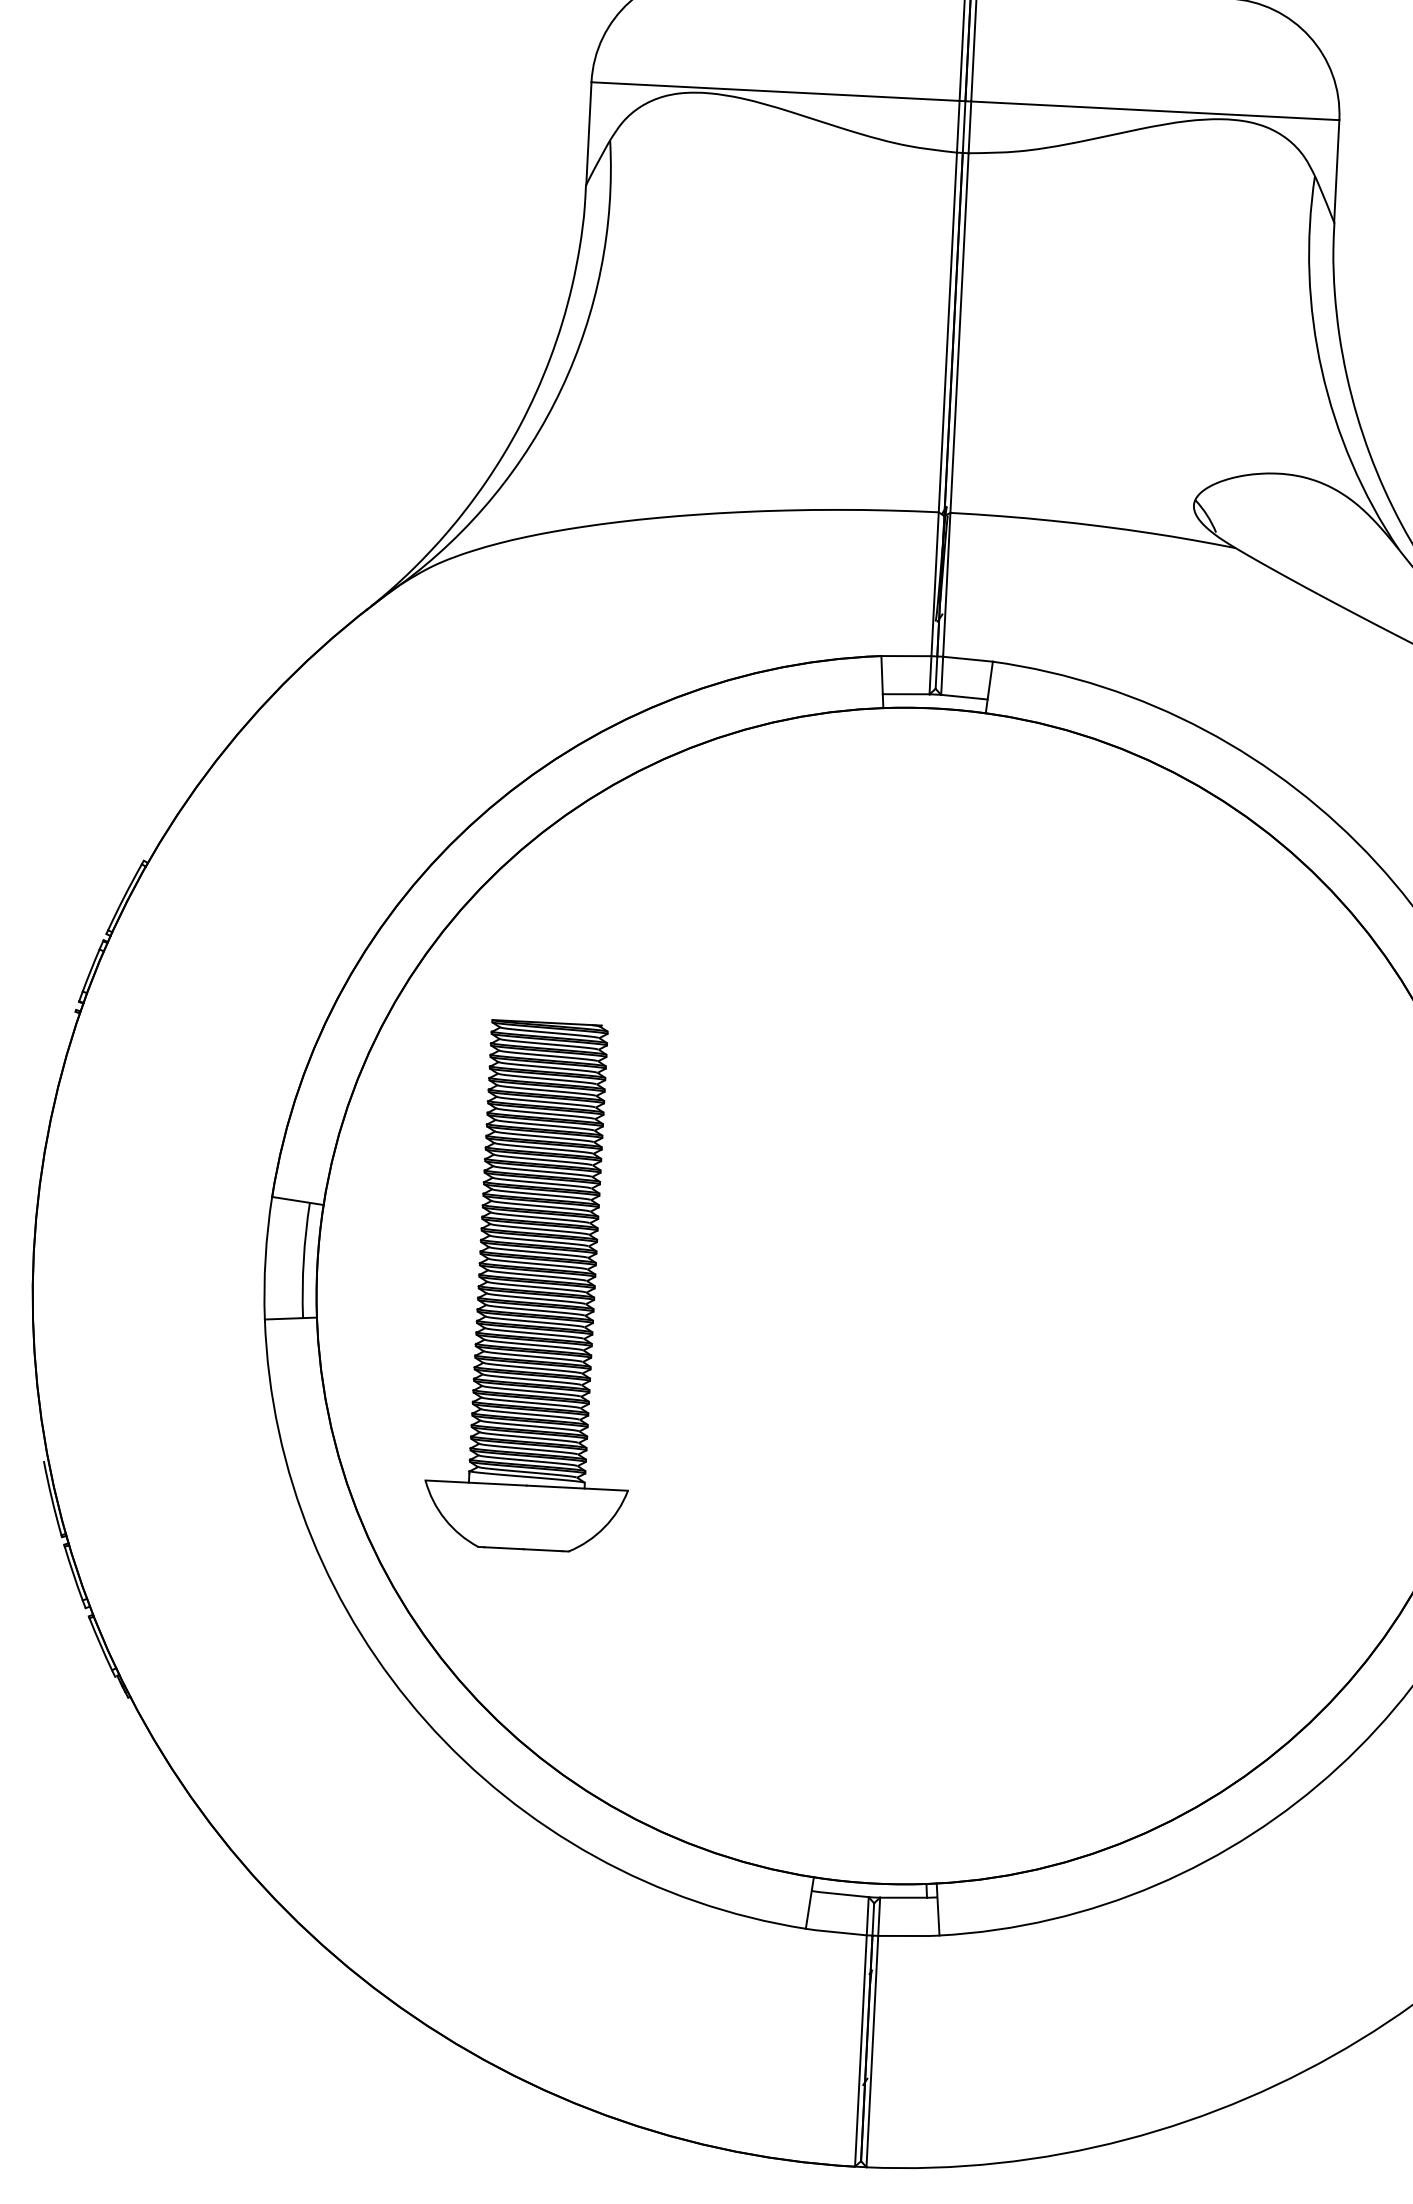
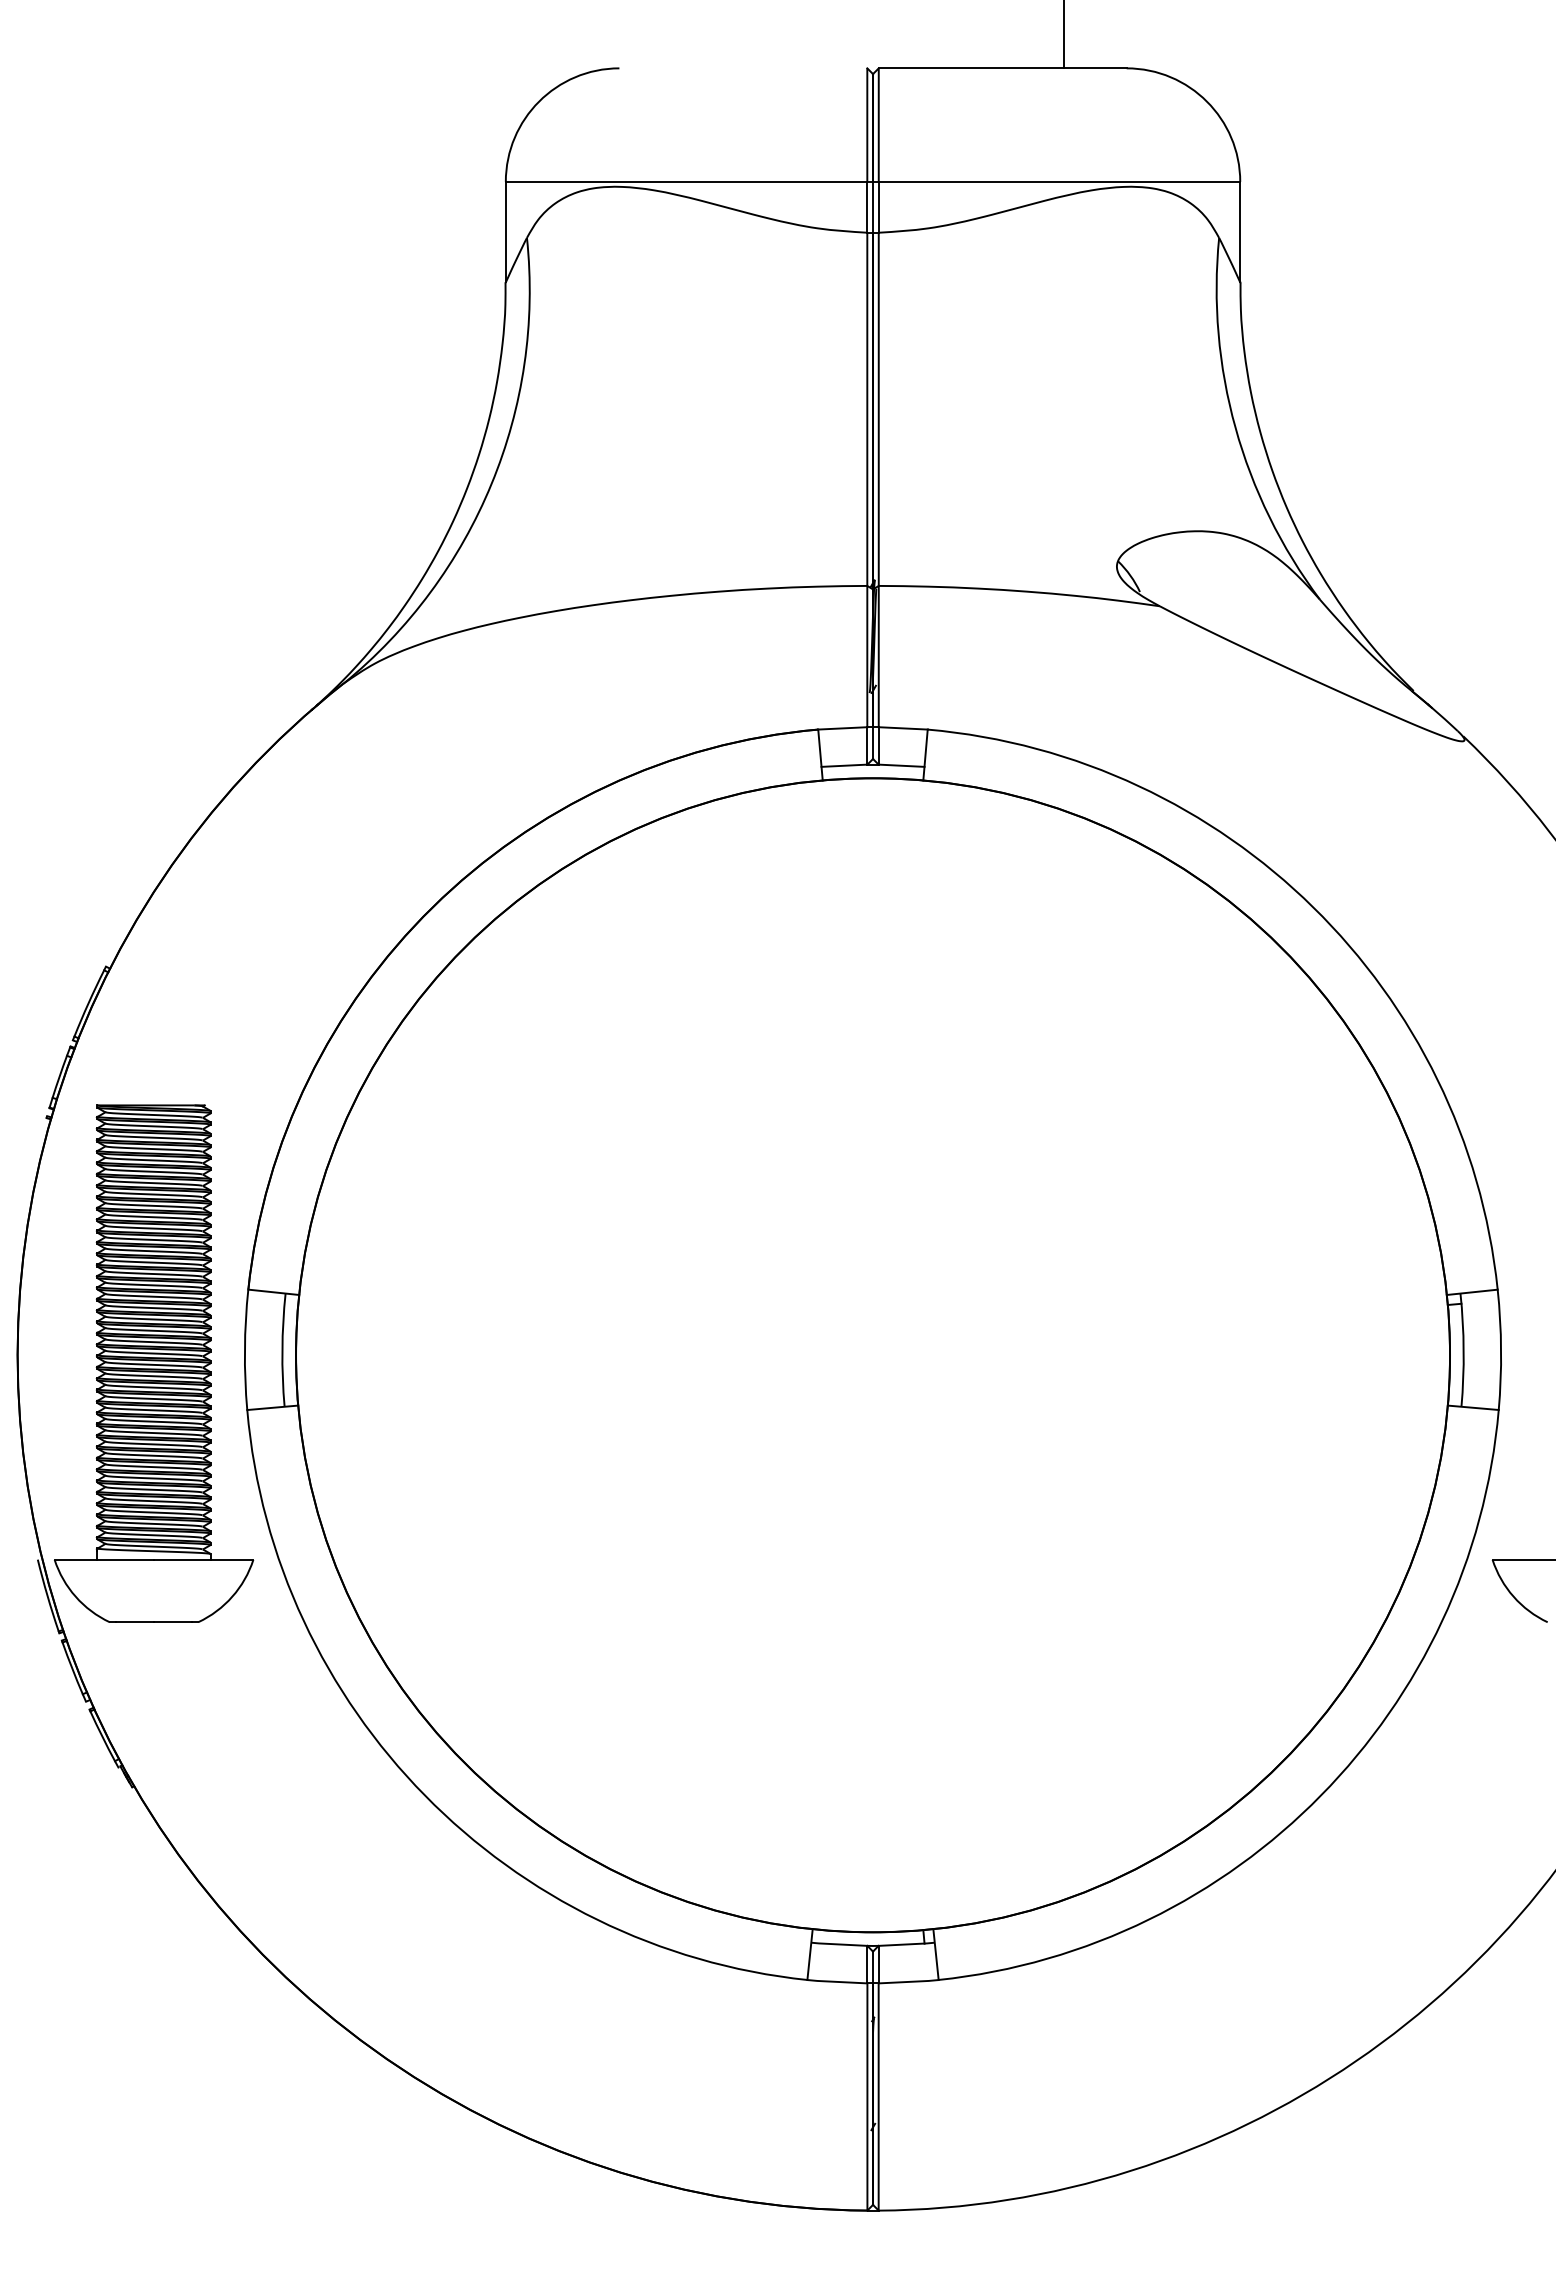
part: (537, 1285) -> (154, 1363), moved

